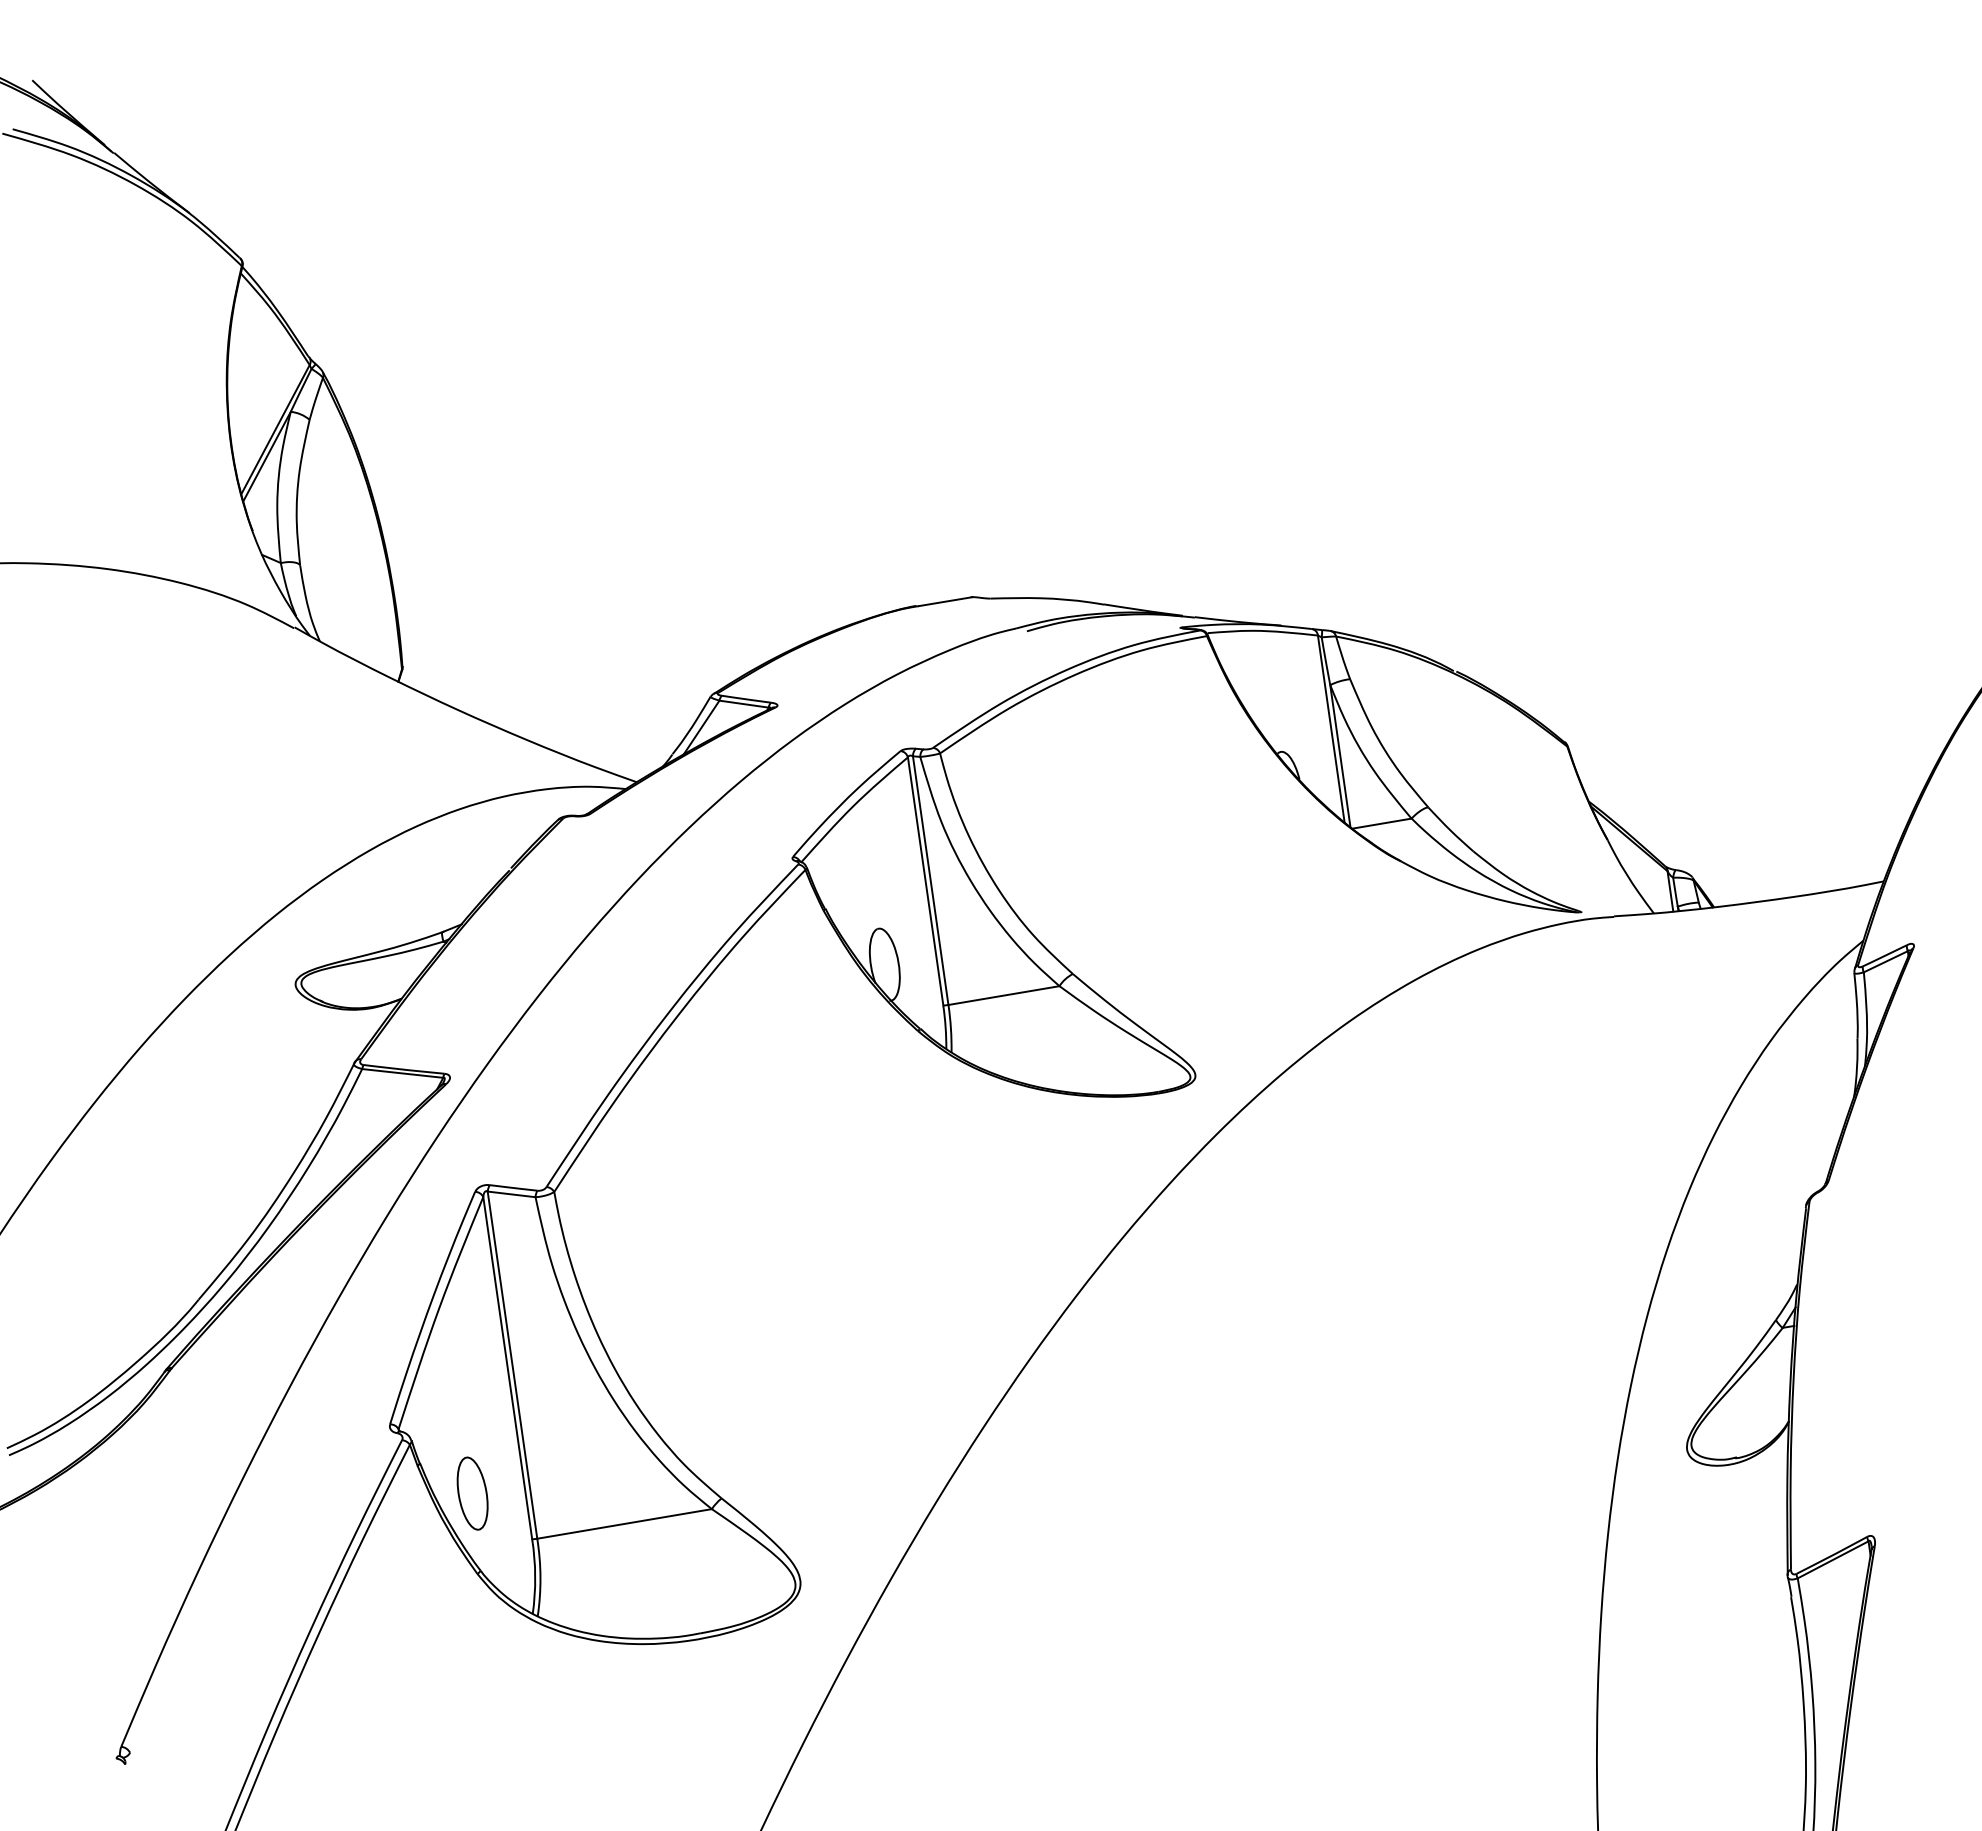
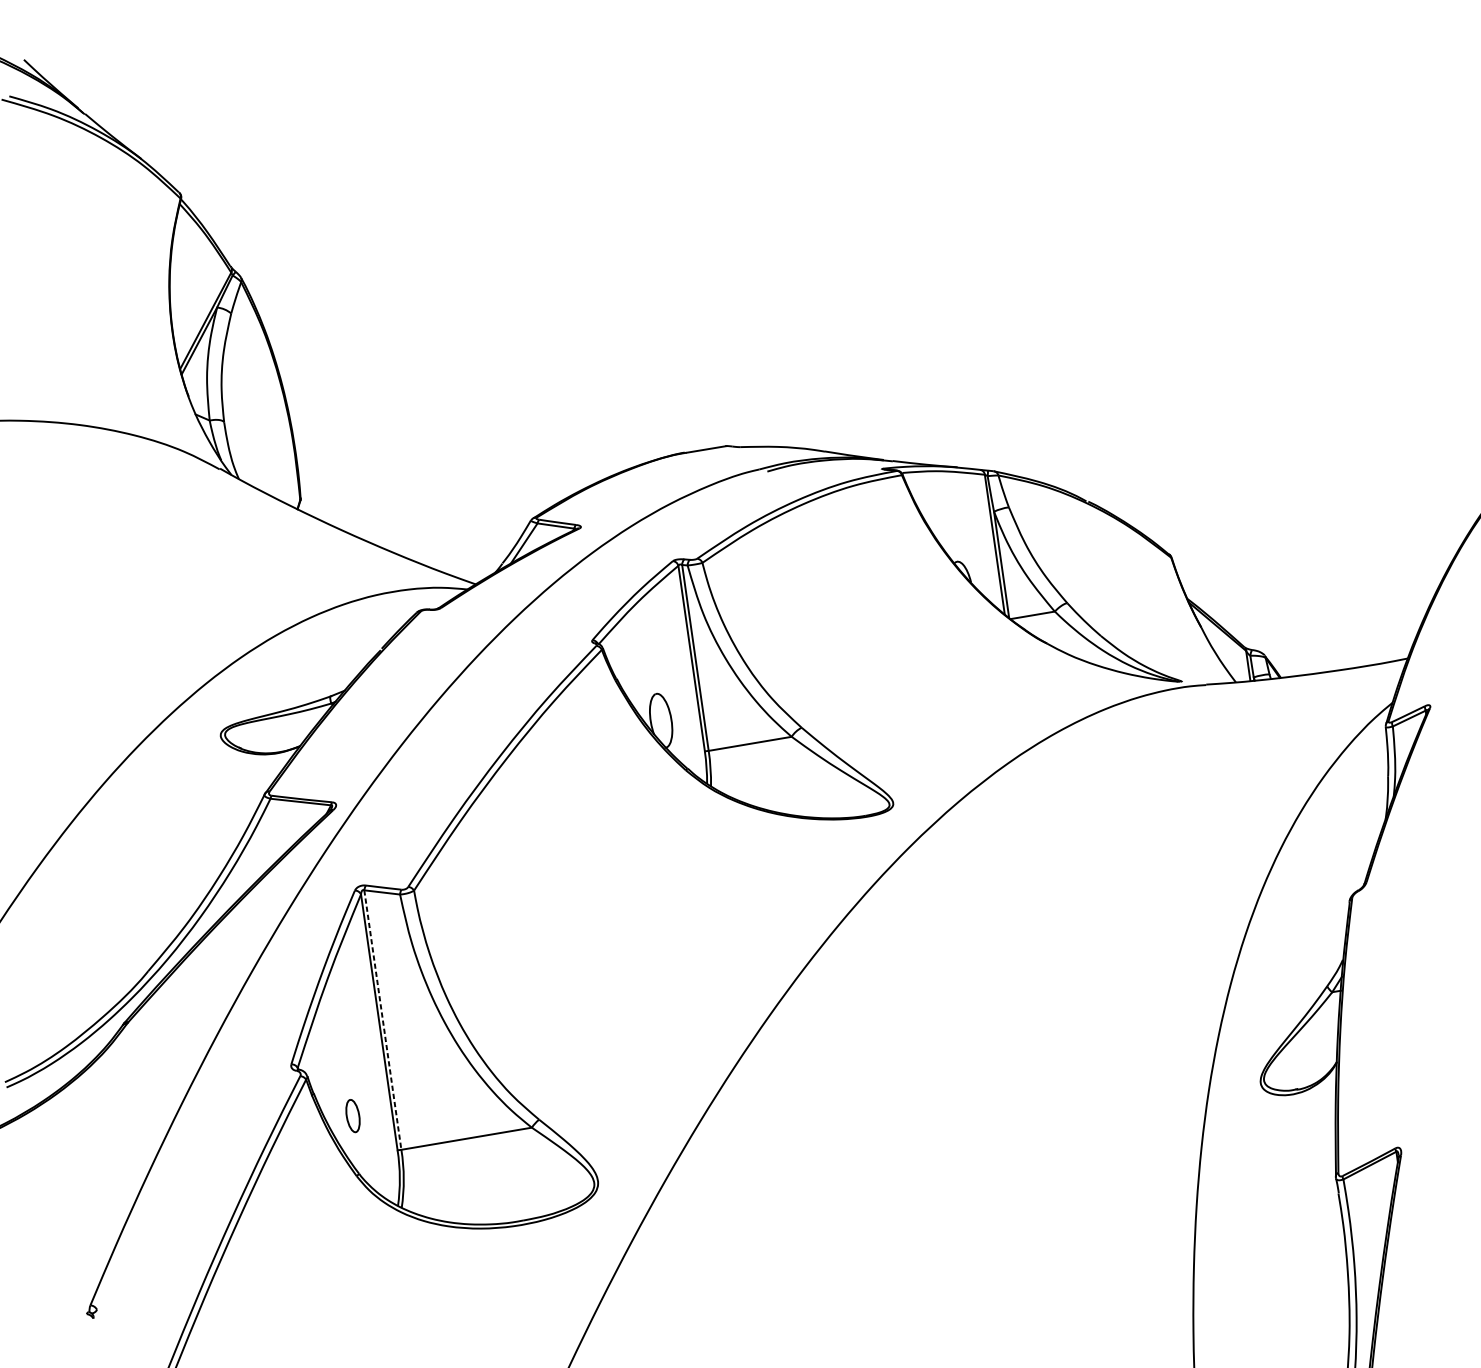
line: (512, 1365) -> (382, 1020), solid -> dashed
part: (472, 1493) -> (352, 1115), size x0.6

